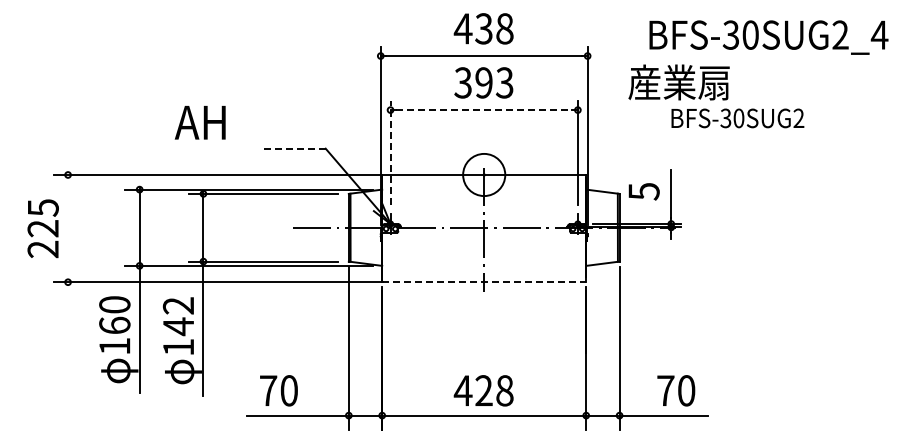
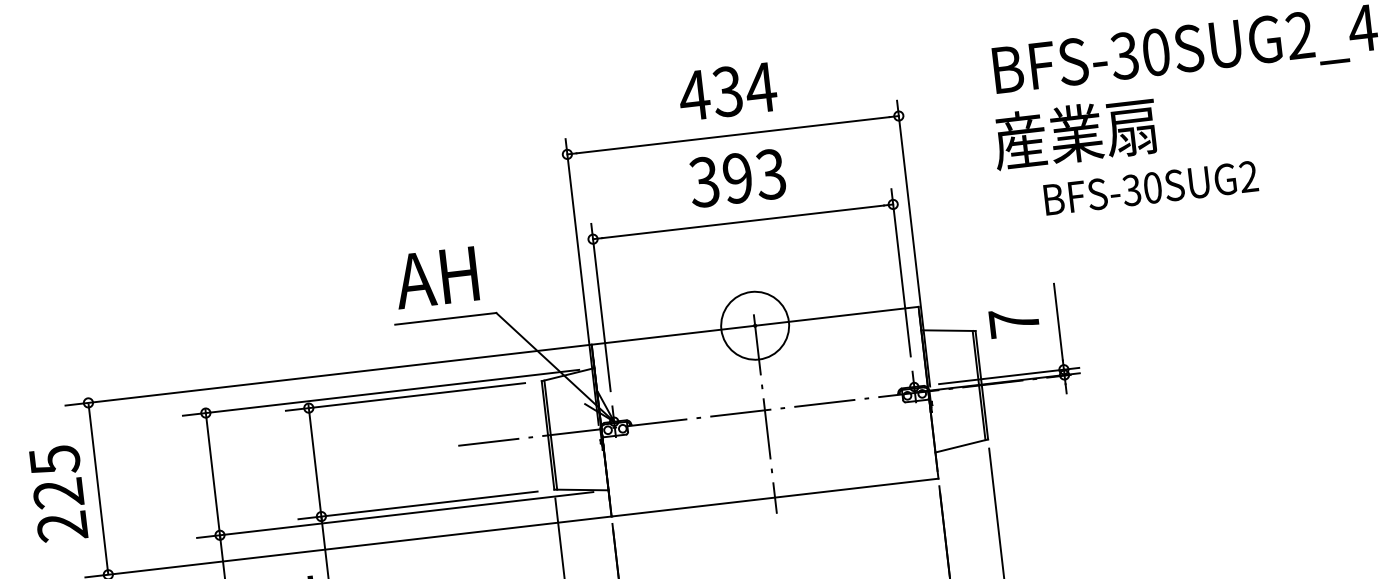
text: (504, 28) -> (760, 87), 438 -> 434
text: (678, 82) -> (1074, 133), moved
line: (484, 110) -> (743, 222), dashed -> solid
text: (199, 122) -> (435, 277), moved
line: (294, 148) -> (446, 318), dashed -> solid
line: (390, 152) -> (600, 307), dashed -> solid
text: (643, 191) -> (1013, 322), 5 -> 7
line: (68, 228) -> (99, 488), added
line: (484, 282) -> (775, 497), dashed -> solid

